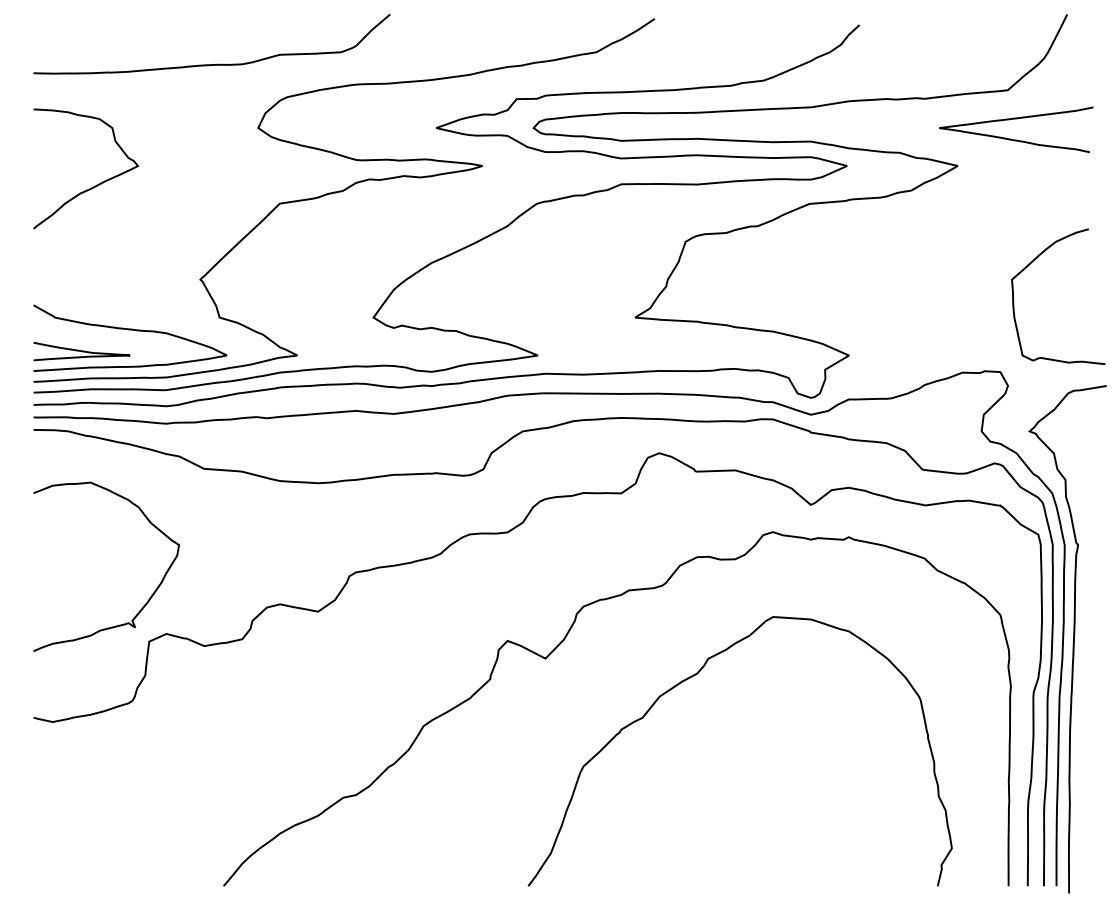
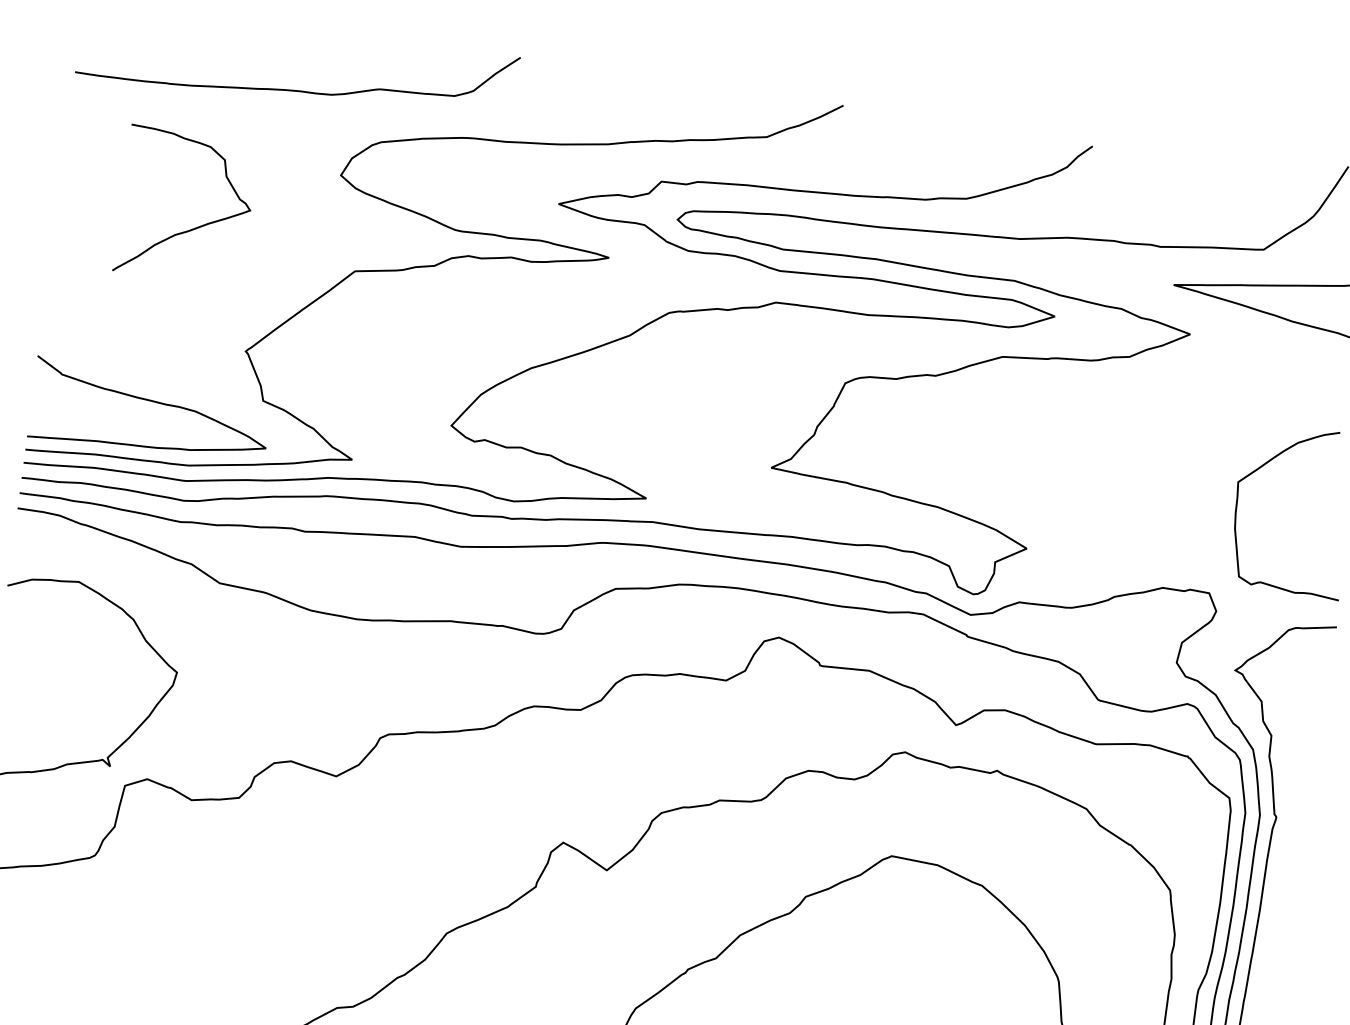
curve: (96, 184) -> (196, 226), moved
curve: (81, 351) -> (88, 420), removed

